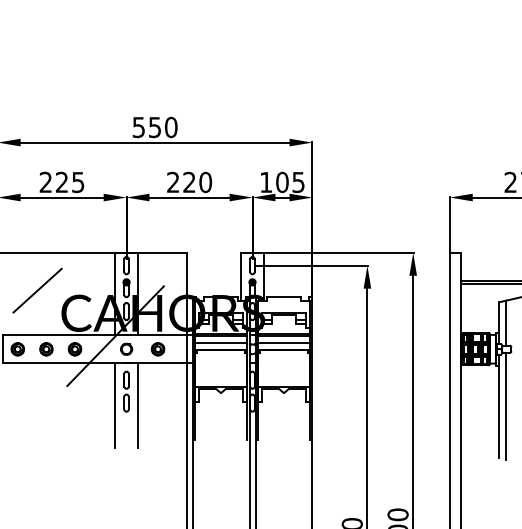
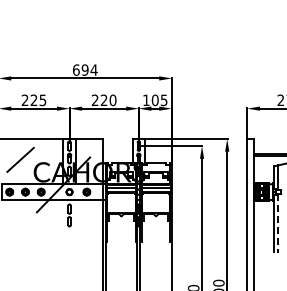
text: (155, 126) -> (85, 69), 550 -> 694
line: (115, 404) -> (63, 222), removed
line: (137, 404) -> (75, 222), removed
line: (506, 406) -> (278, 223), solid -> dashed

